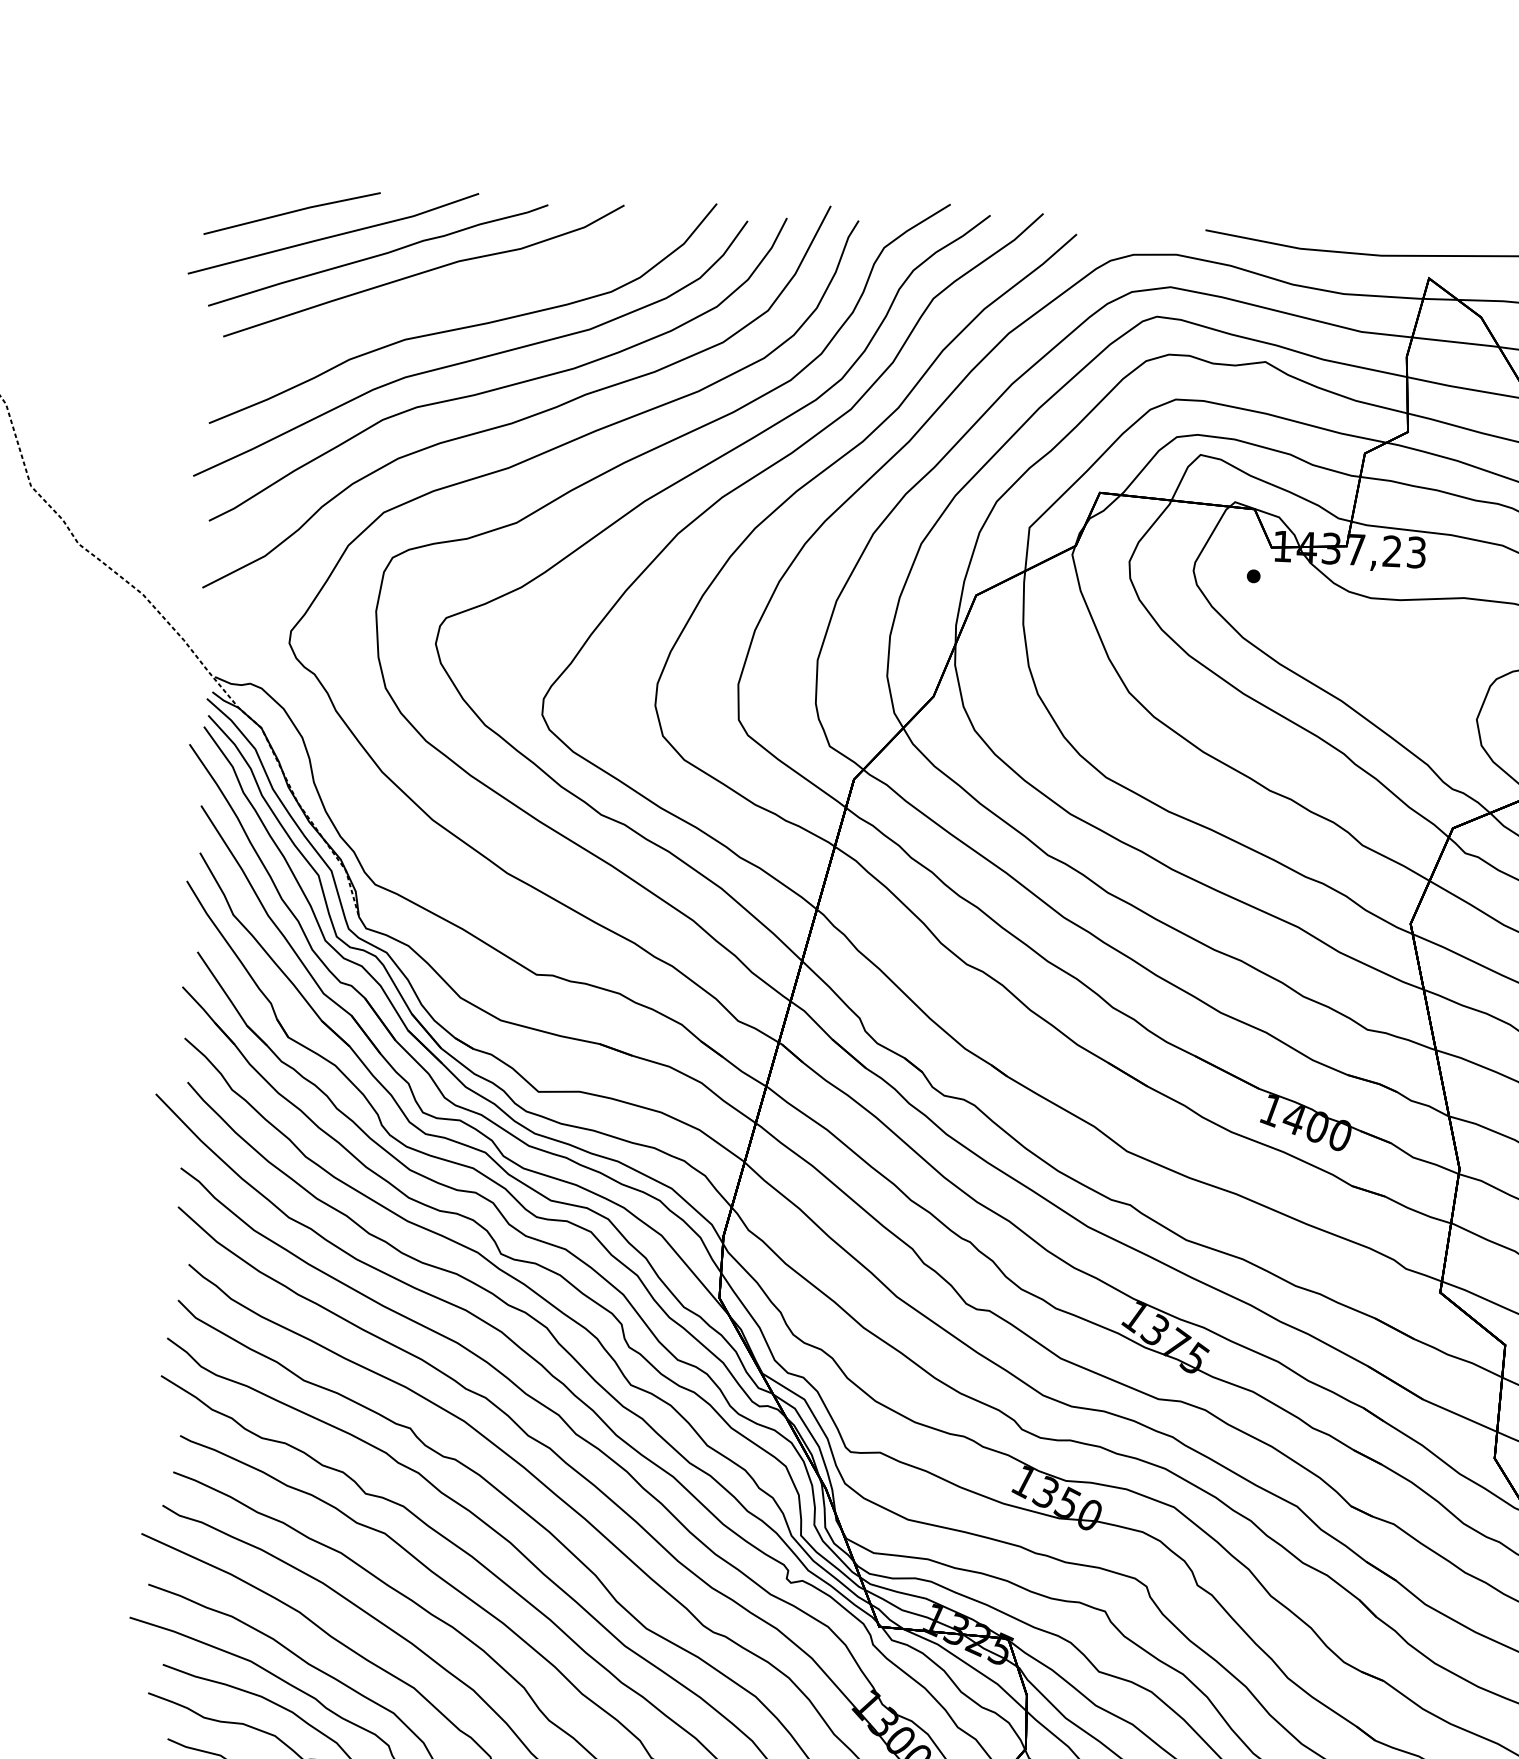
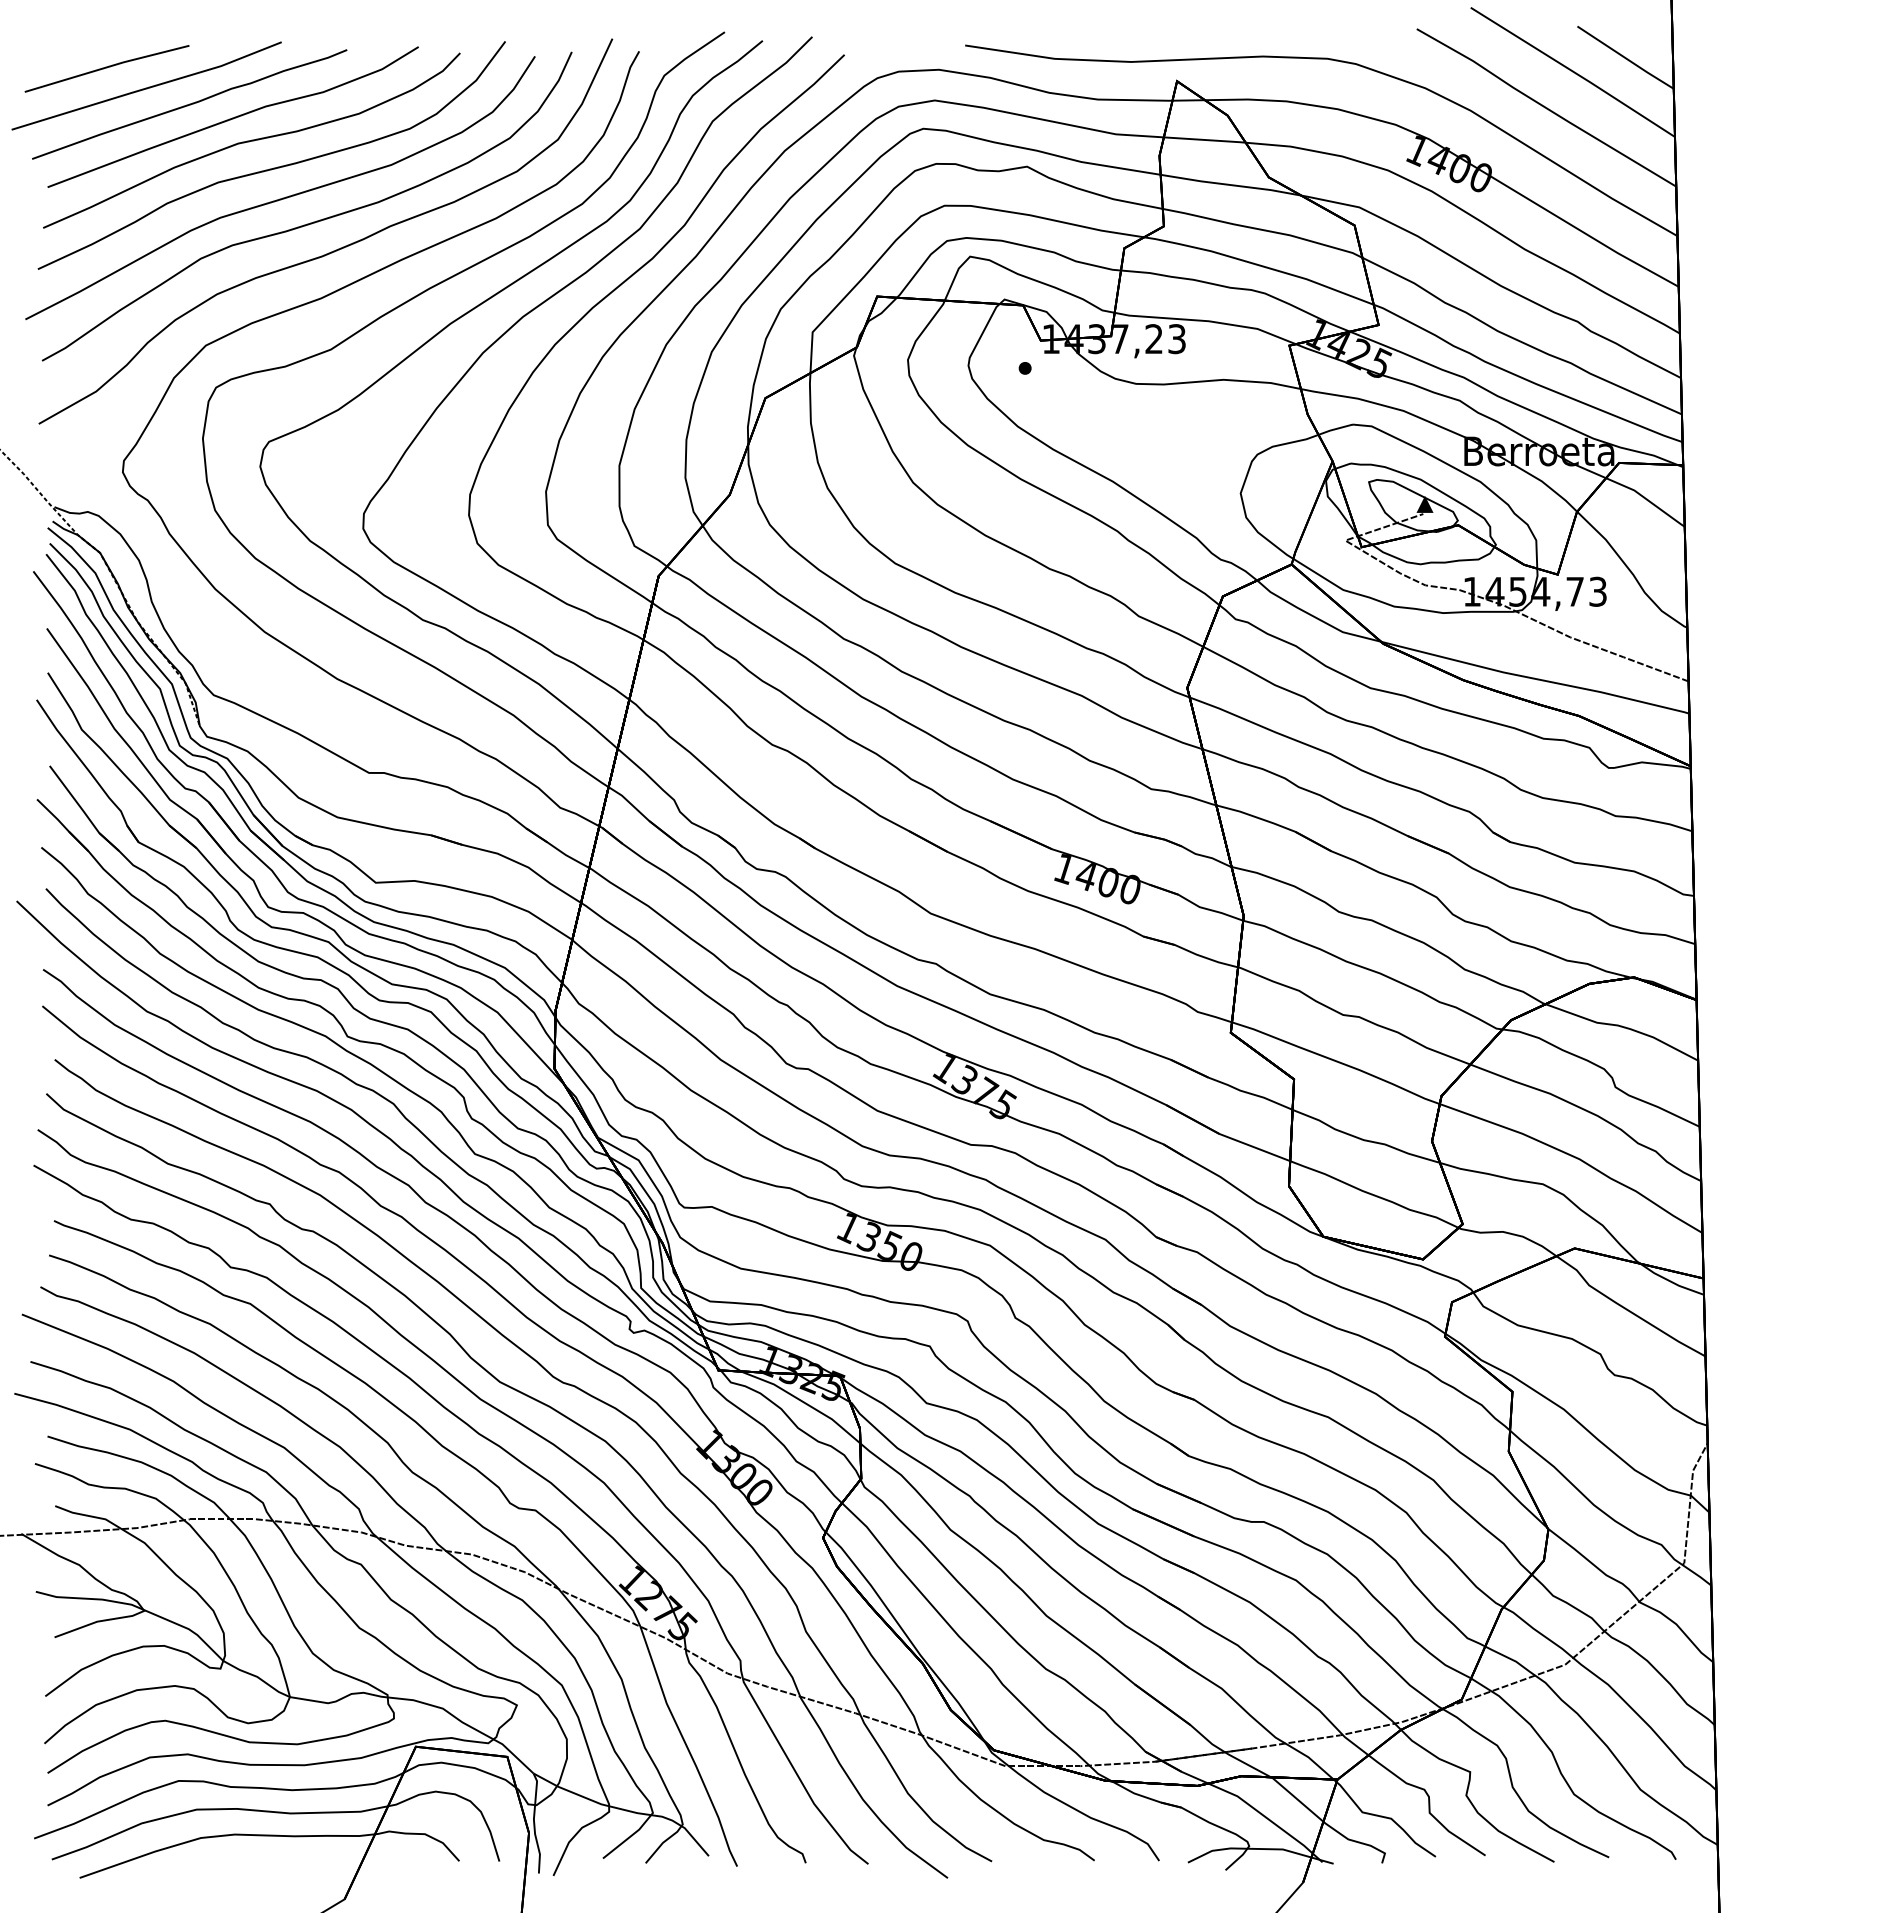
curve: (442, 296) -> (251, 140), added

